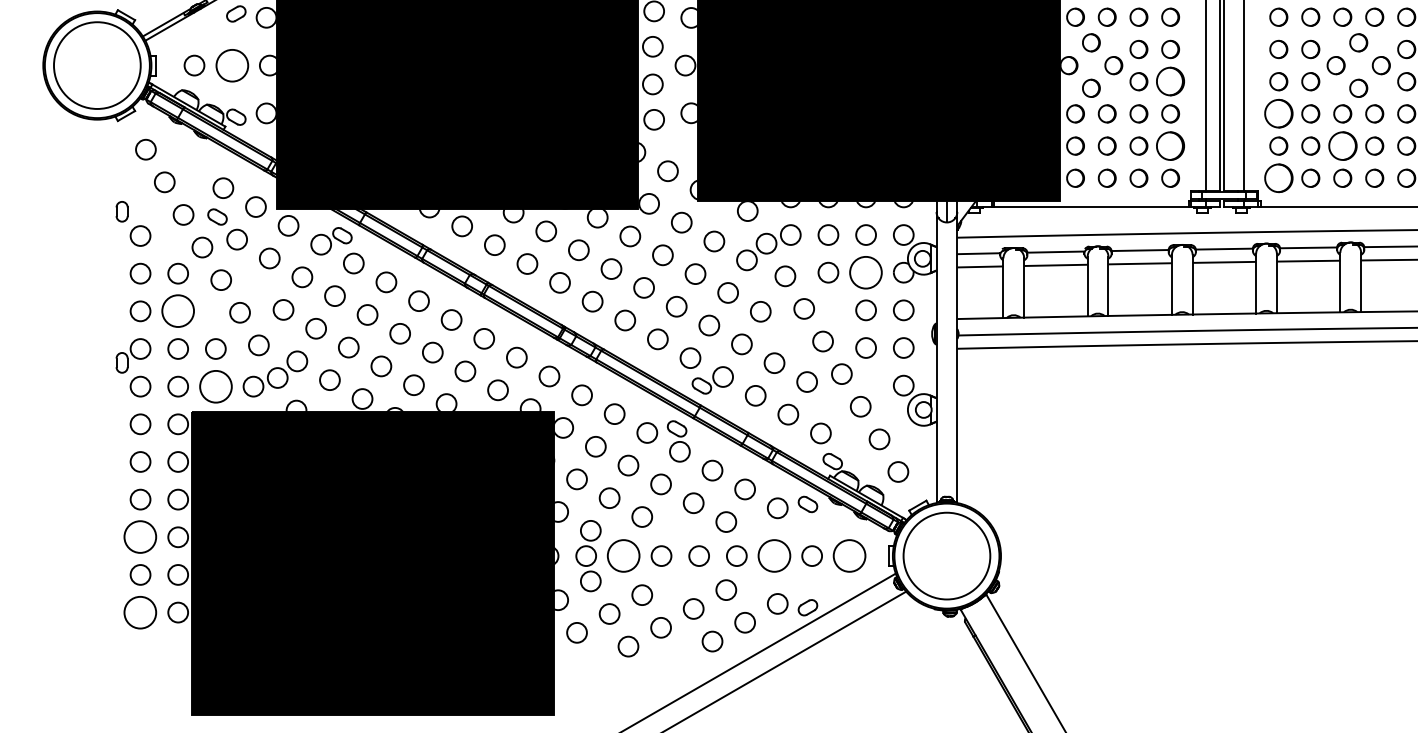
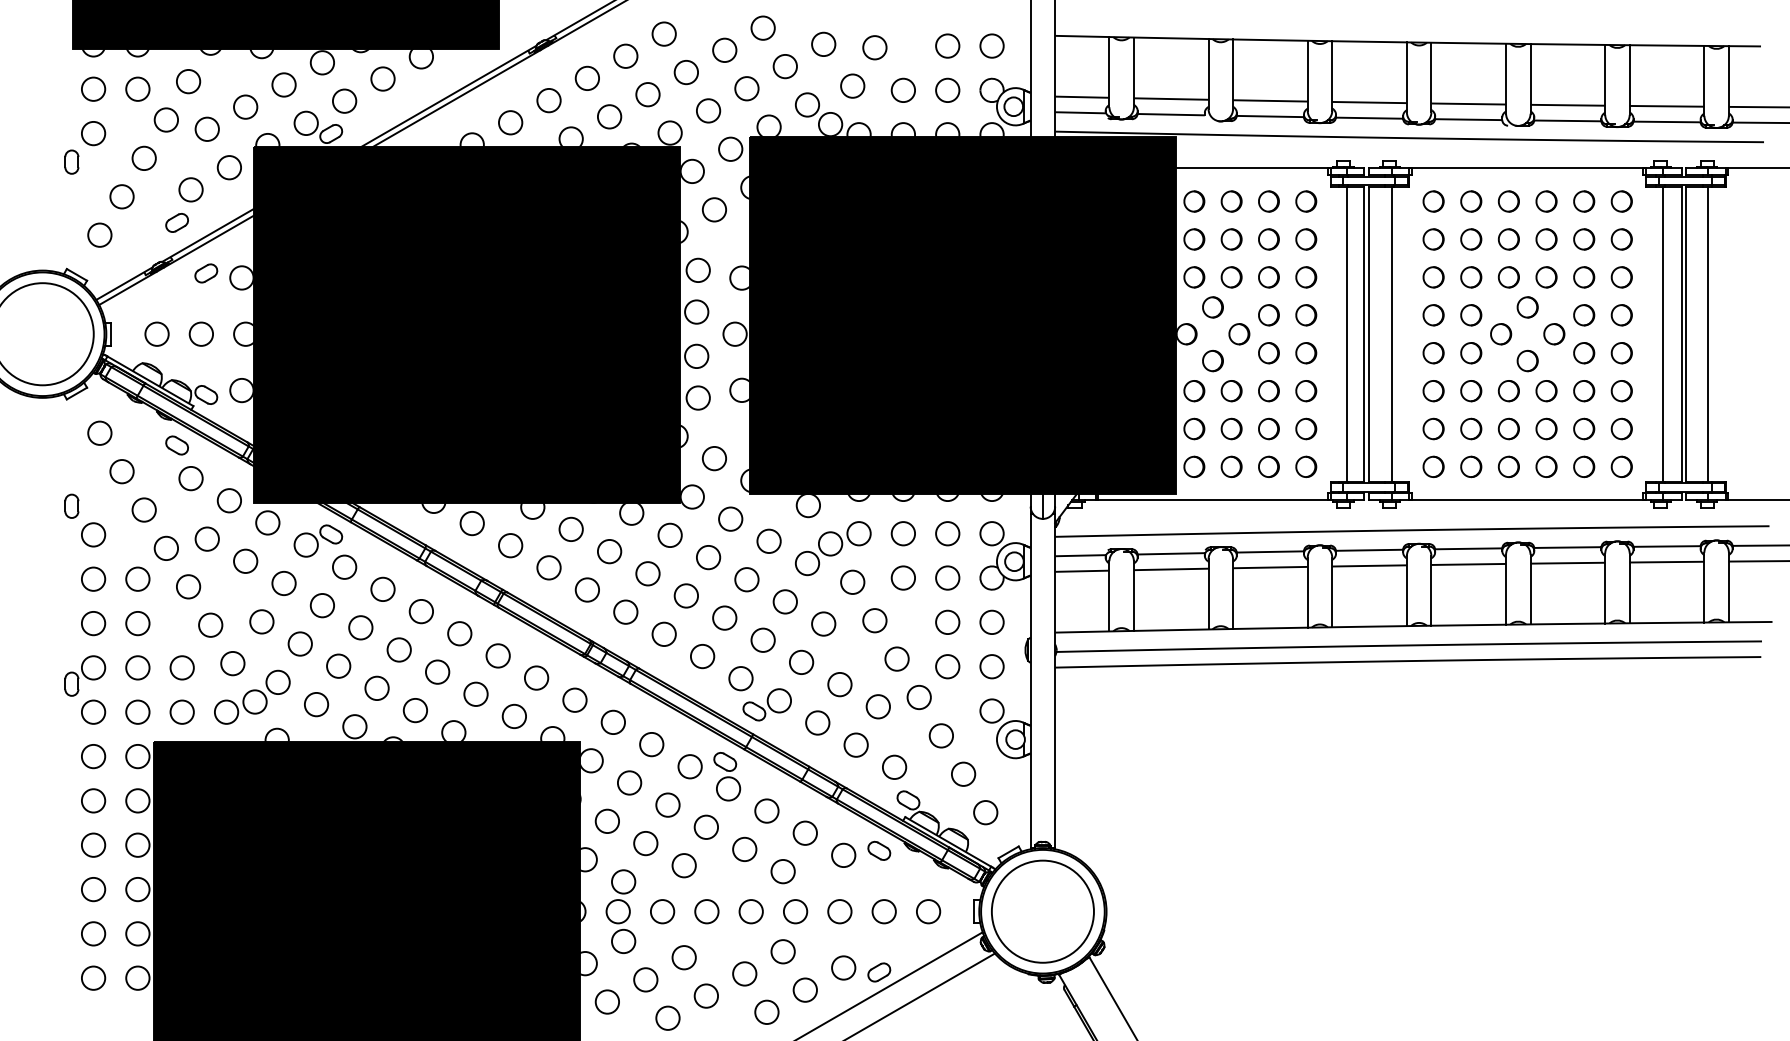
circle: (231, 64) -> (200, 333), size x0.62
part: (1170, 81) -> (1306, 353), size x0.62
part: (1278, 114) -> (1433, 391), size x0.62
part: (1170, 145) -> (1306, 428), size x0.62
part: (1342, 145) -> (1508, 428), size x0.62
part: (1278, 177) -> (1433, 466), size x0.62
part: (216, 217) -> (176, 445), moved
circle: (865, 272) -> (947, 577), size x0.62
circle: (177, 311) -> (137, 623), size x0.62
circle: (215, 386) -> (181, 711), size x0.62
circle: (140, 537) -> (93, 889), size x0.62
circle: (623, 555) -> (662, 911), size x0.62
circle: (774, 555) -> (839, 911), size x0.62
circle: (849, 555) -> (928, 911), size x0.62
circle: (140, 611) -> (93, 977), size x0.62

